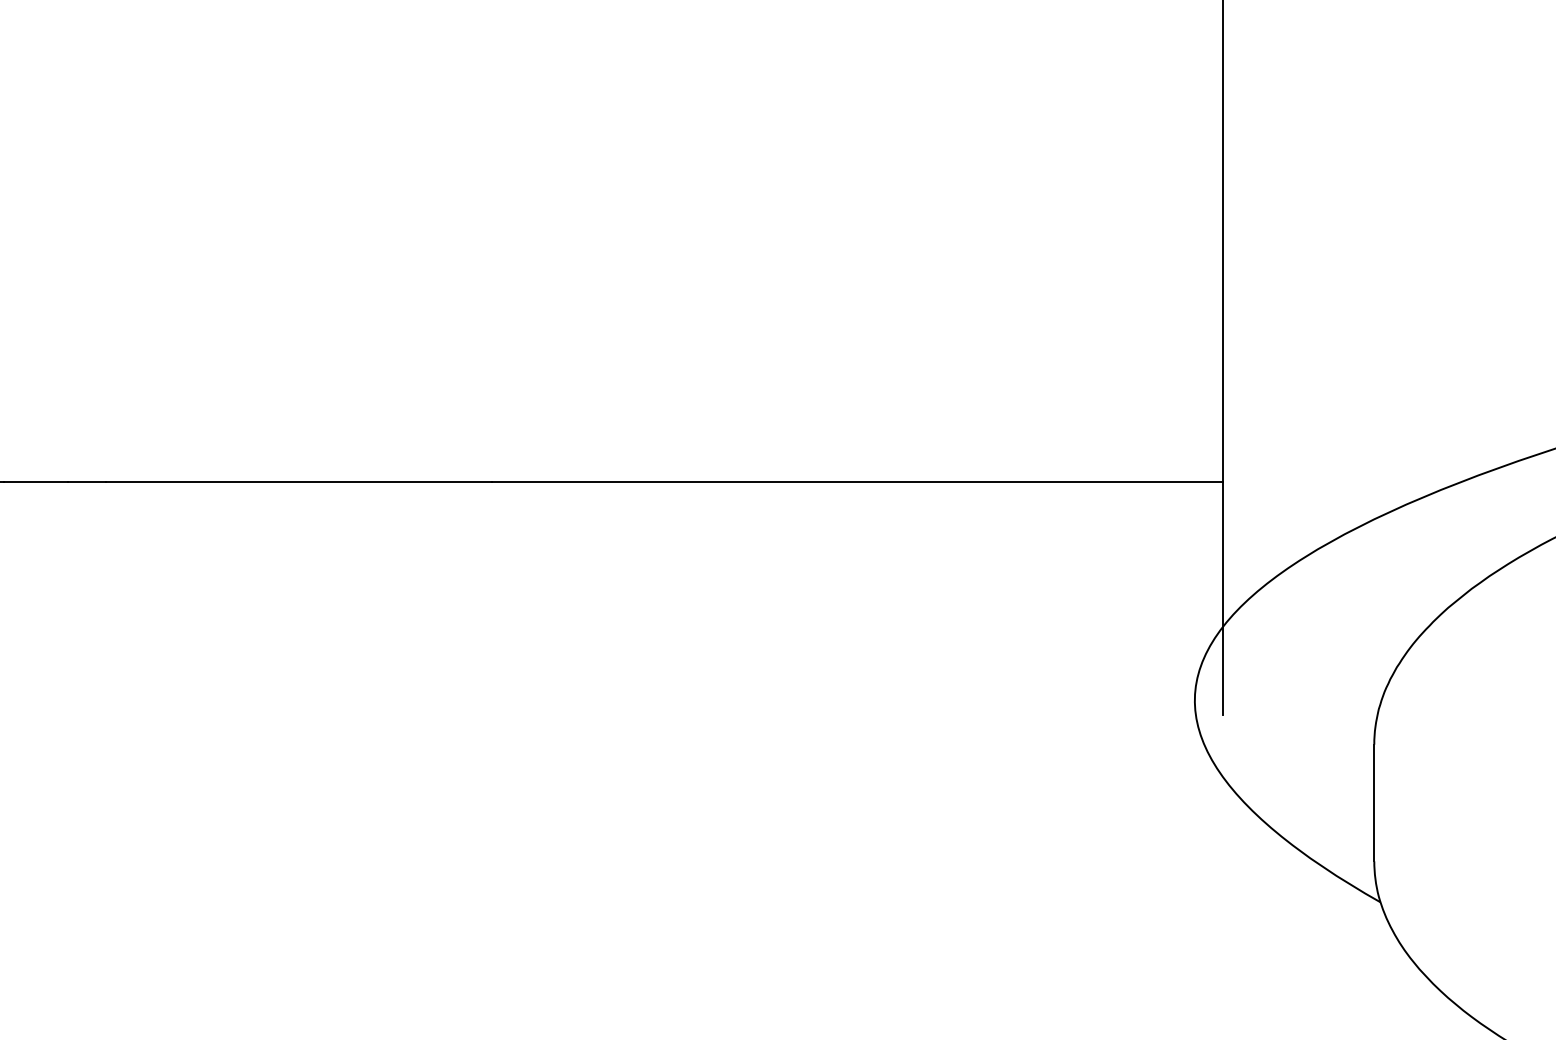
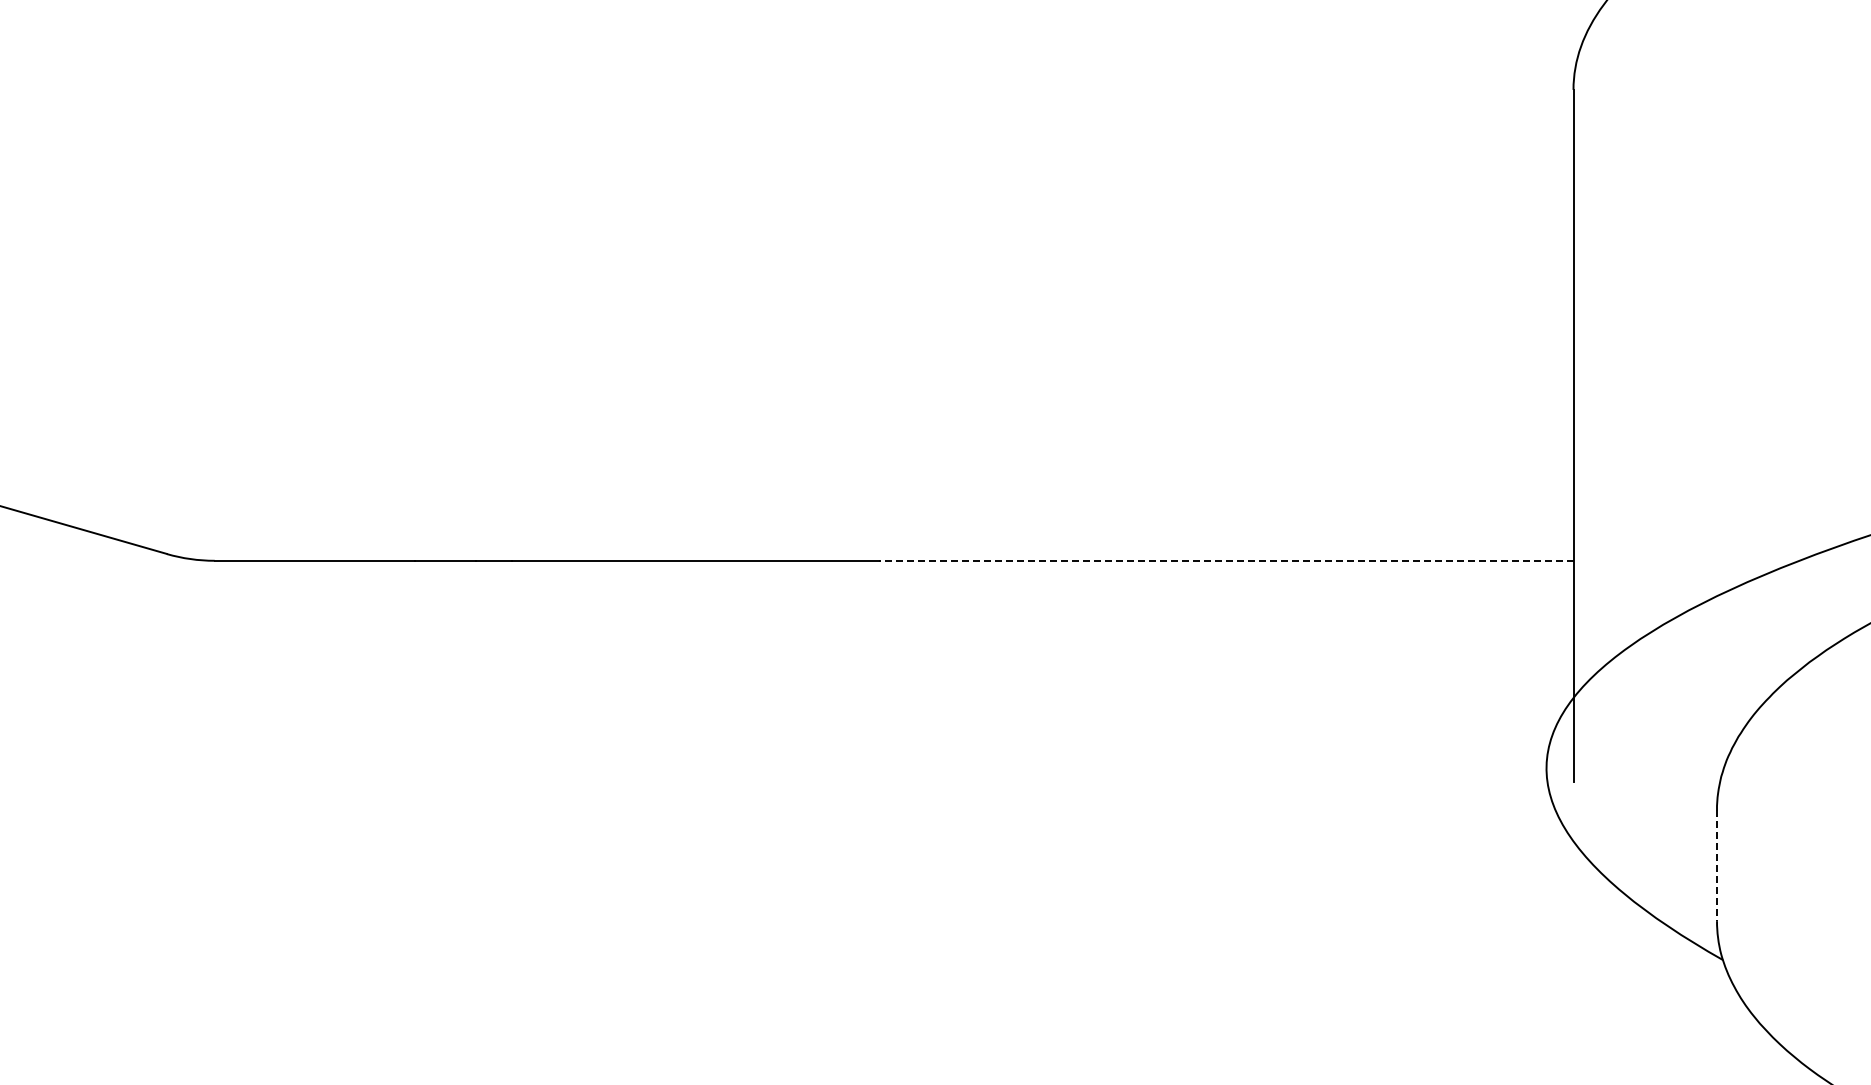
line: (856, 481) -> (1225, 560), solid -> dashed
line: (1373, 803) -> (1716, 866), solid -> dashed

